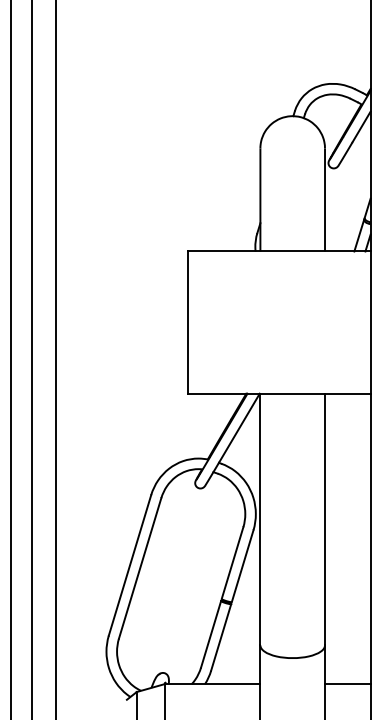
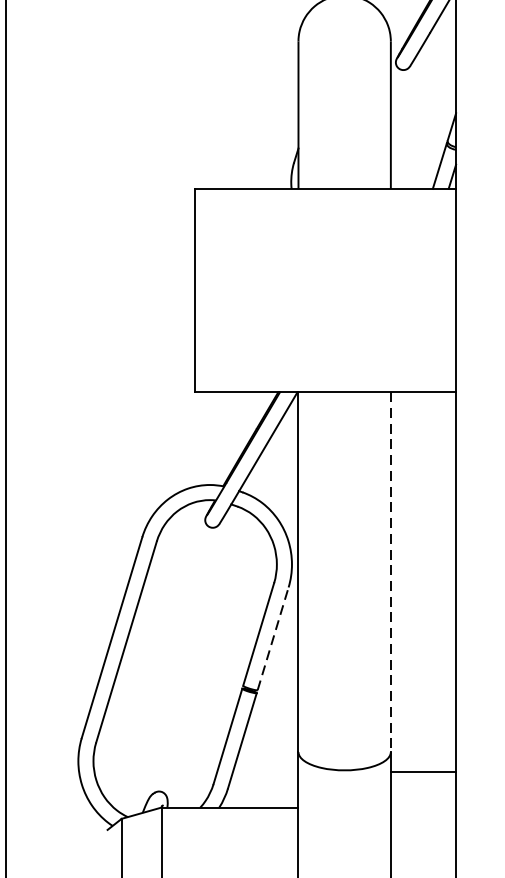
line: (325, 519) -> (391, 572), solid -> dashed
line: (242, 566) -> (272, 639), solid -> dashed
line: (347, 684) -> (423, 772), moved

